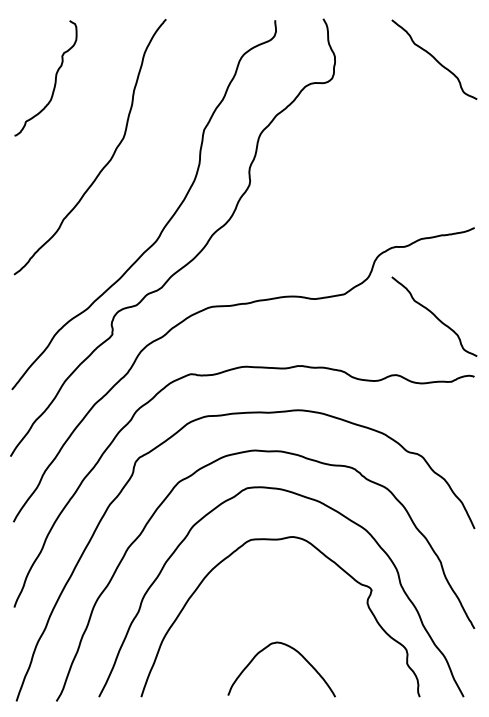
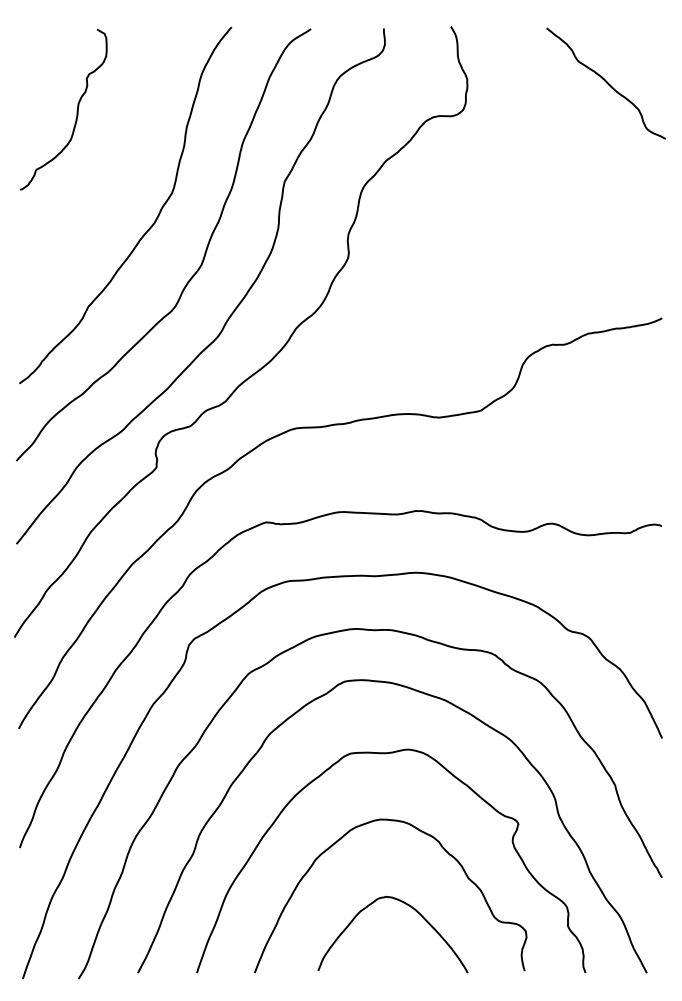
curve: (145, 183) -> (202, 256), added
curve: (434, 316) -> (606, 441), removed
curve: (315, 606) -> (440, 846), added

